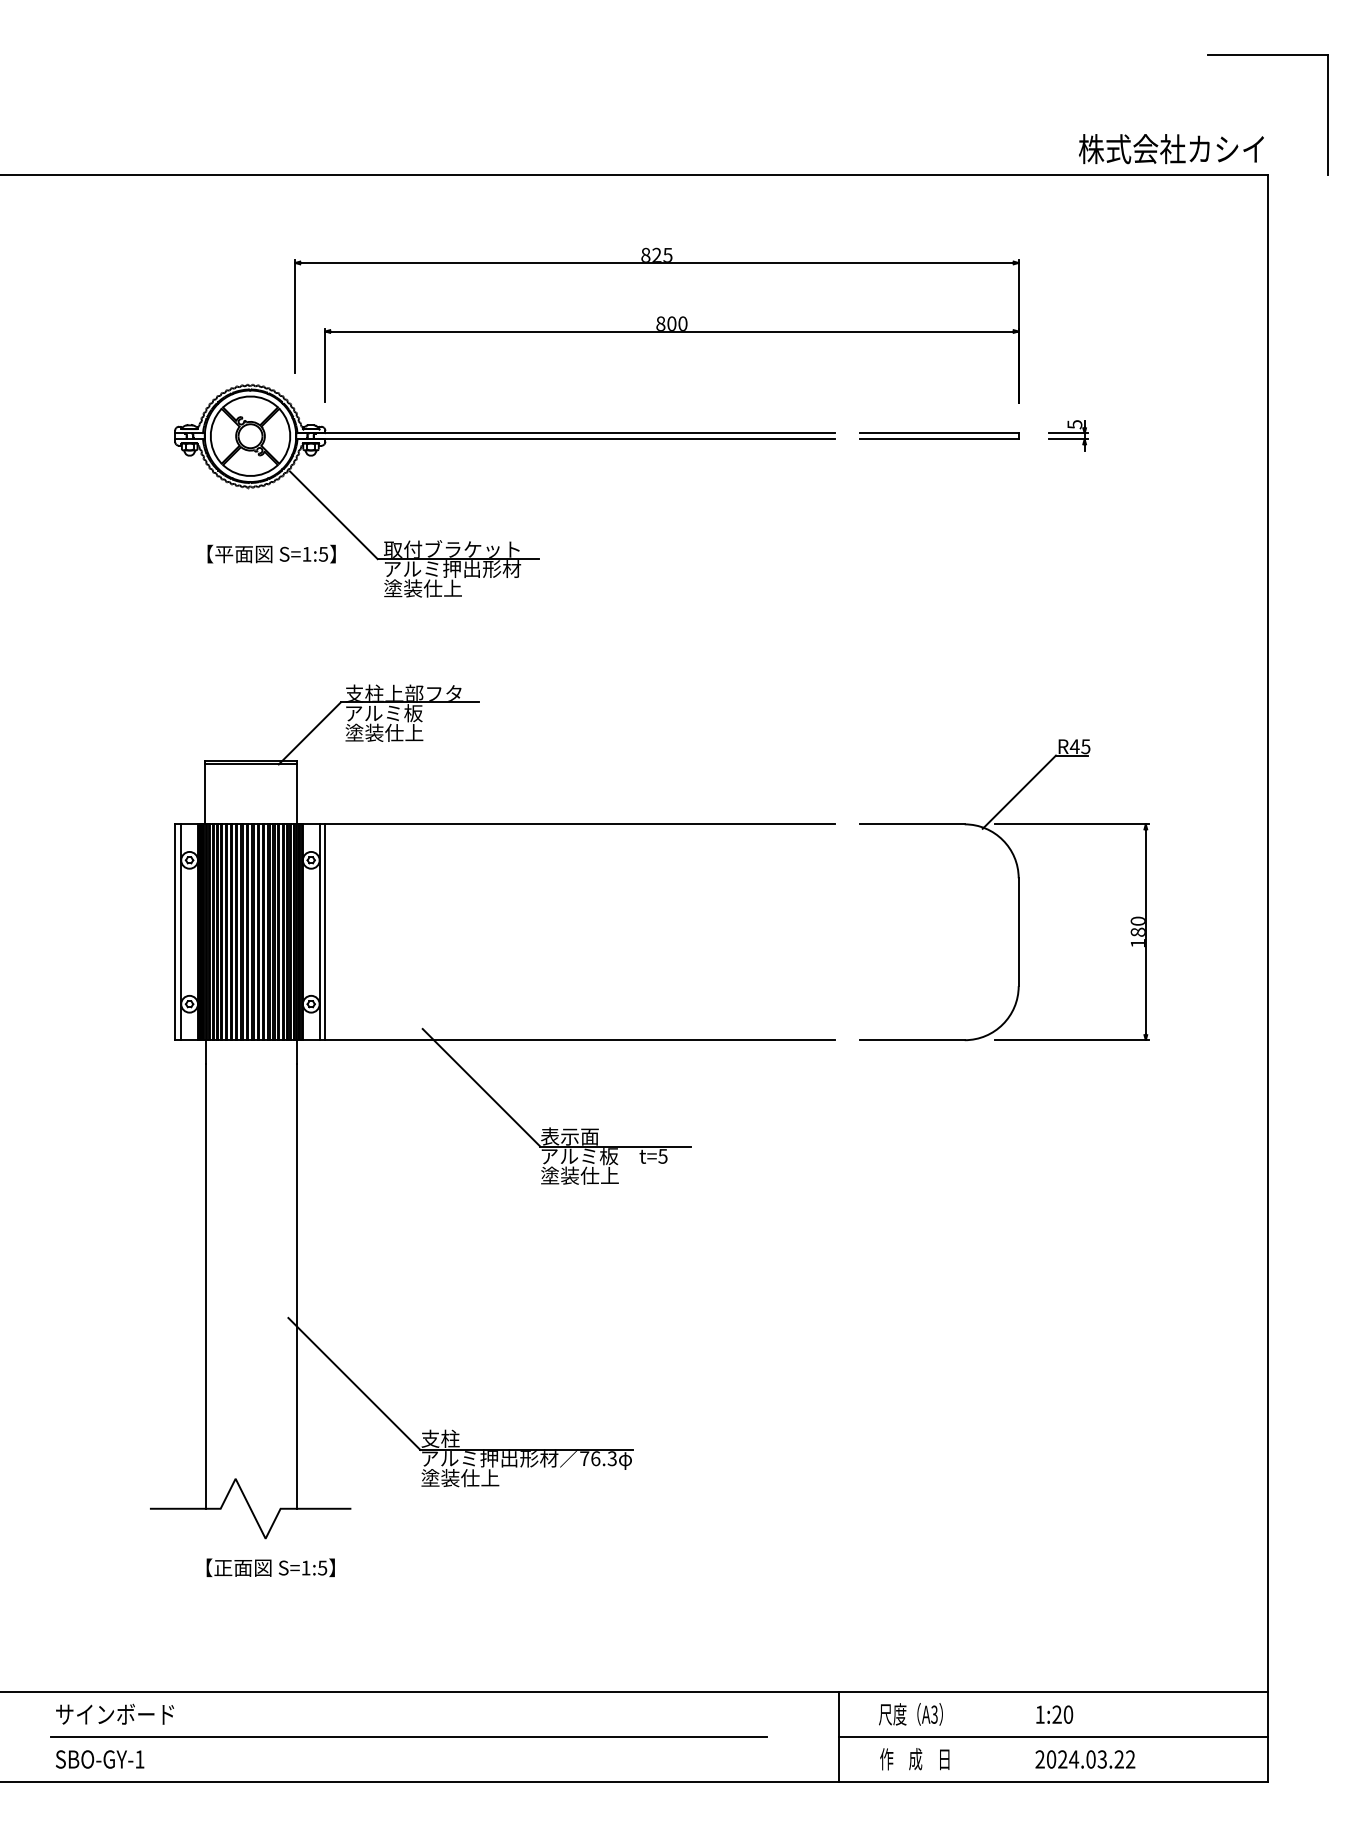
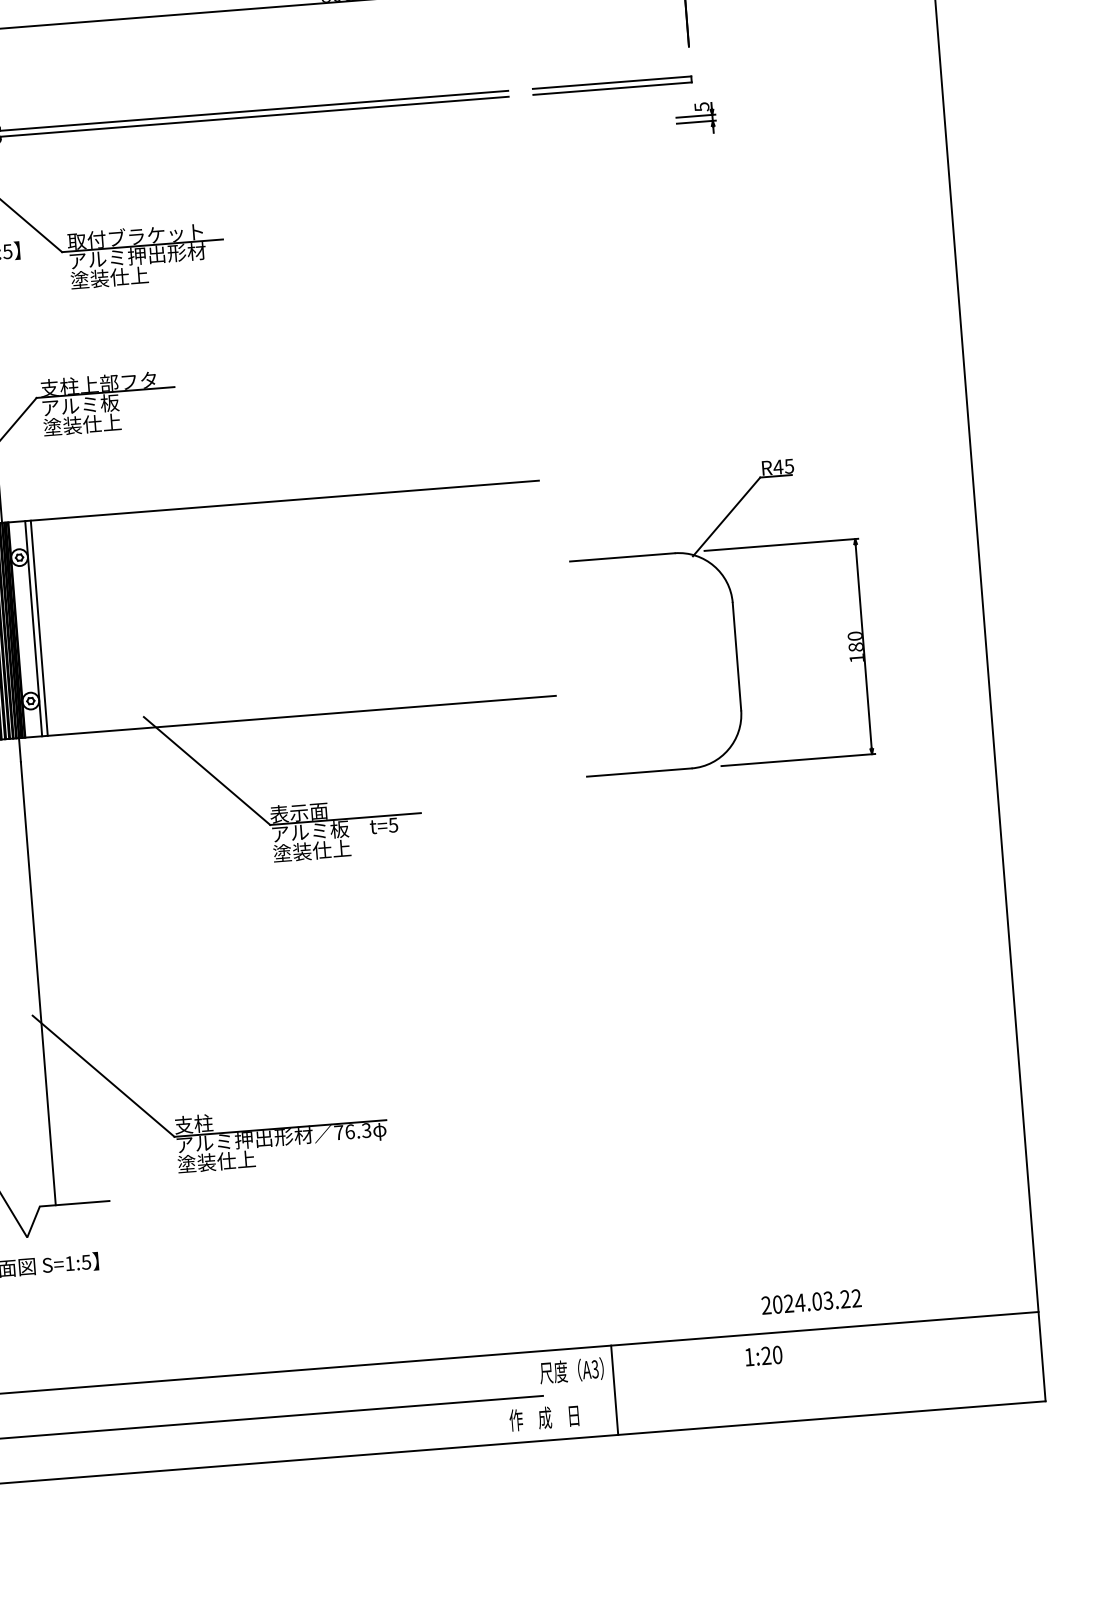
part: (1068, 435) -> (696, 118), moved
part: (1018, 890) -> (733, 614), moved
text: (910, 1714) -> (571, 1371), moved
text: (1054, 1714) -> (763, 1355), moved
line: (1053, 1737) -> (828, 1373), removed
text: (914, 1759) -> (543, 1418), moved
text: (1085, 1759) -> (811, 1301), moved

